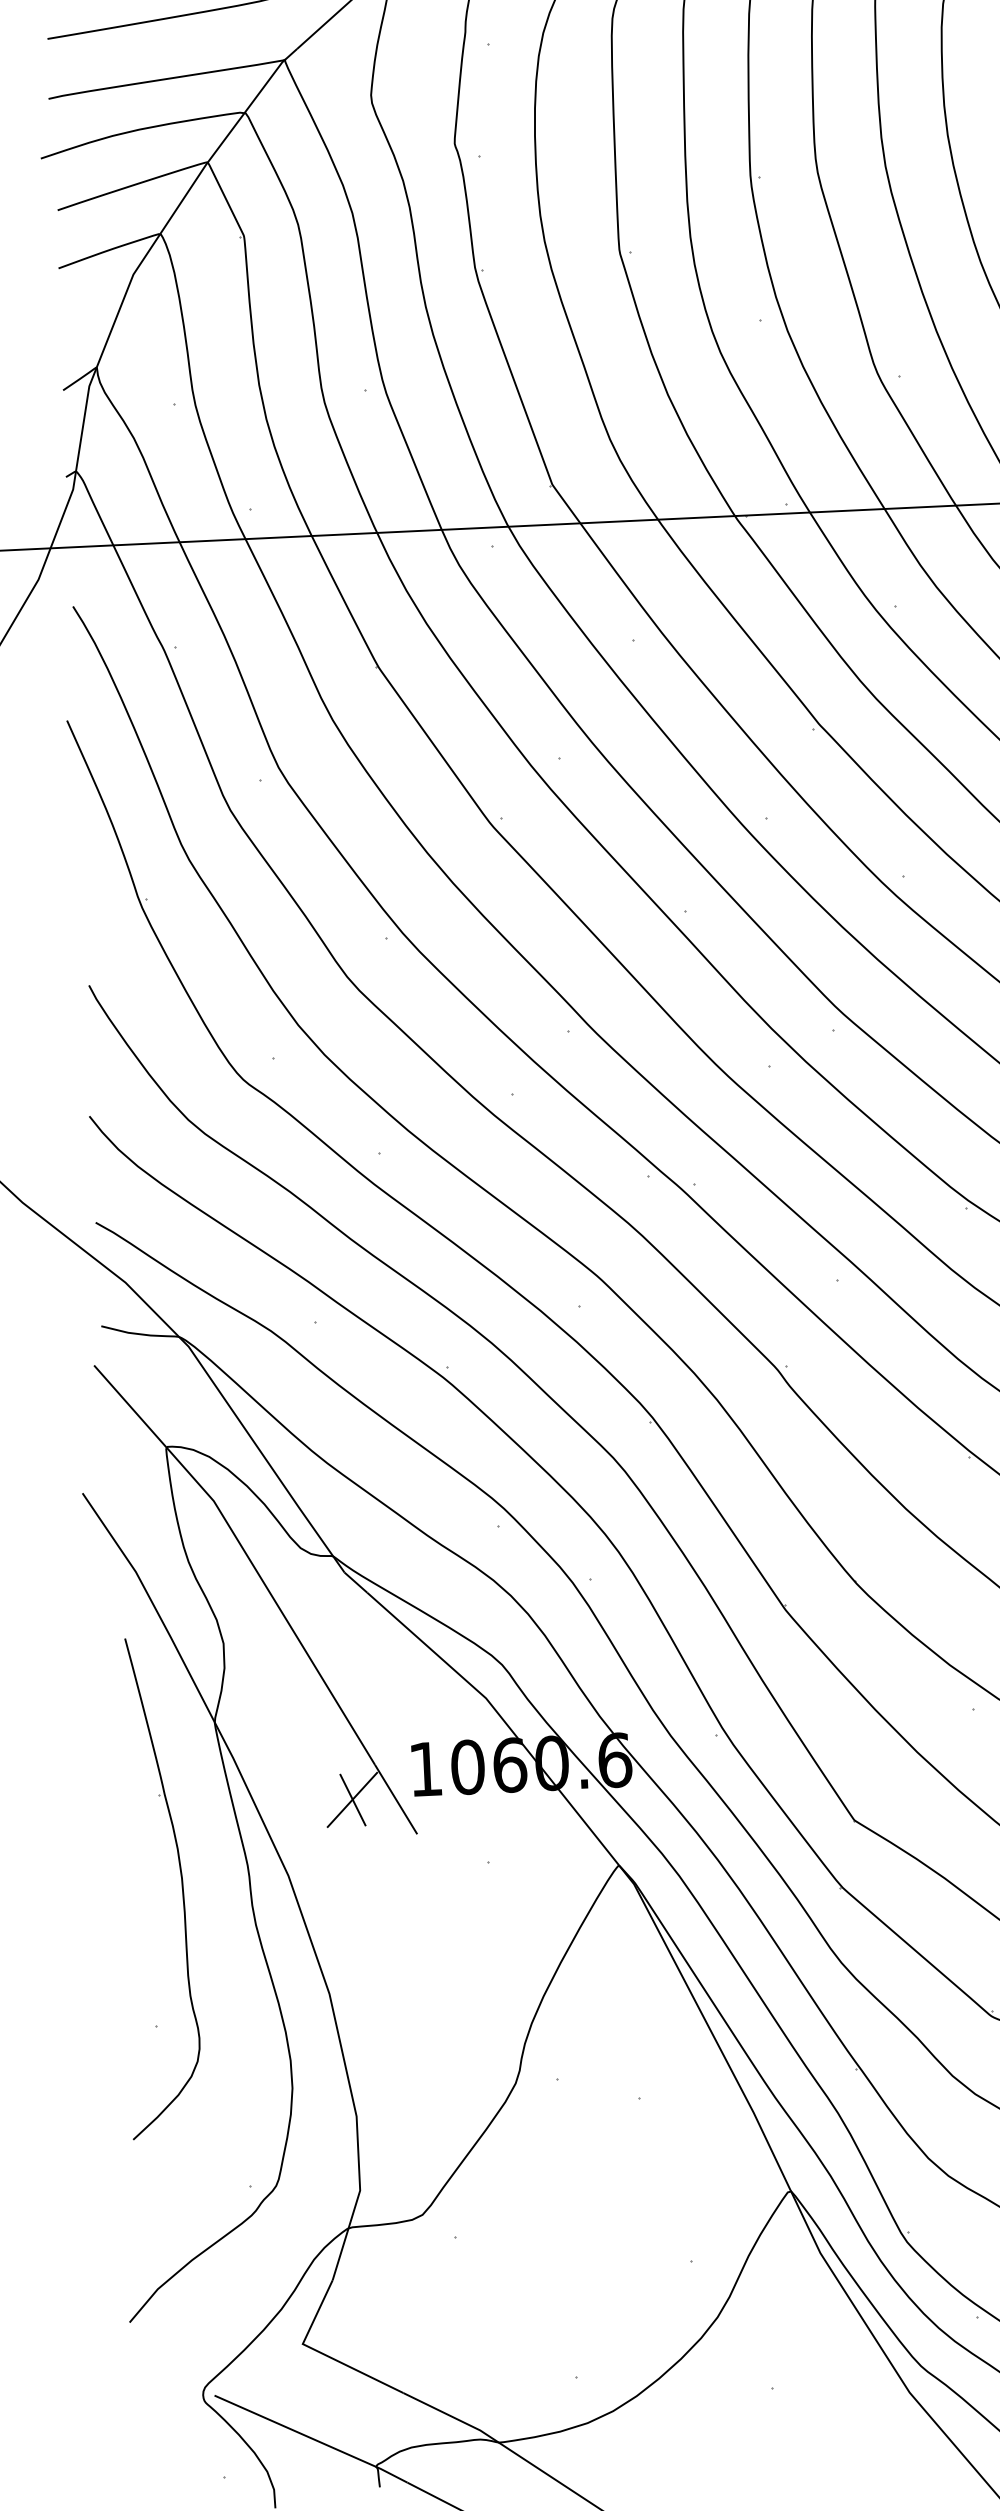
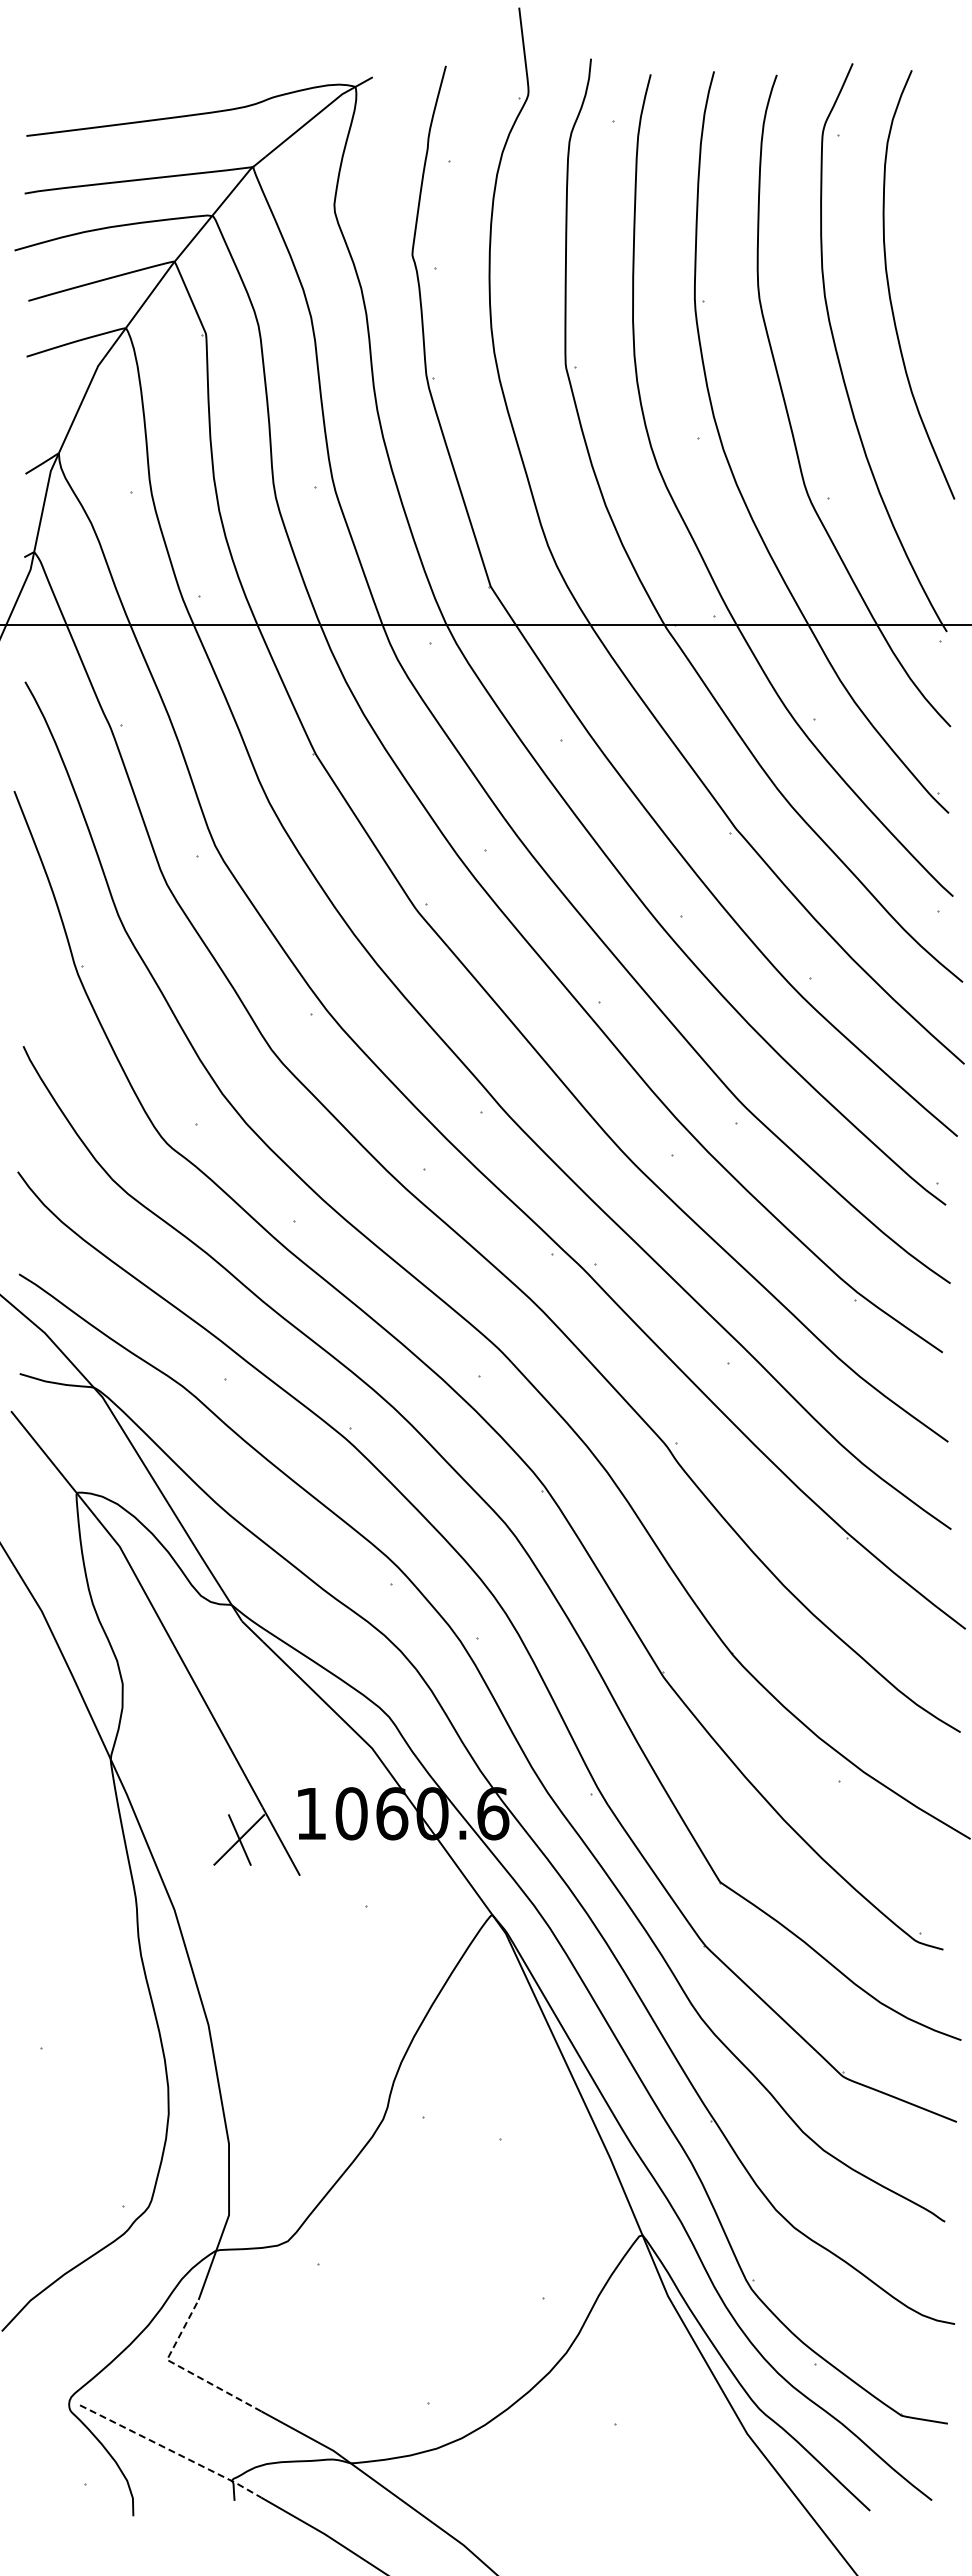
part: (181, 1886) -> (71, 1915), removed
line: (320, 2352) -> (183, 2368), solid -> dashed
line: (311, 2439) -> (171, 2451), solid -> dashed

